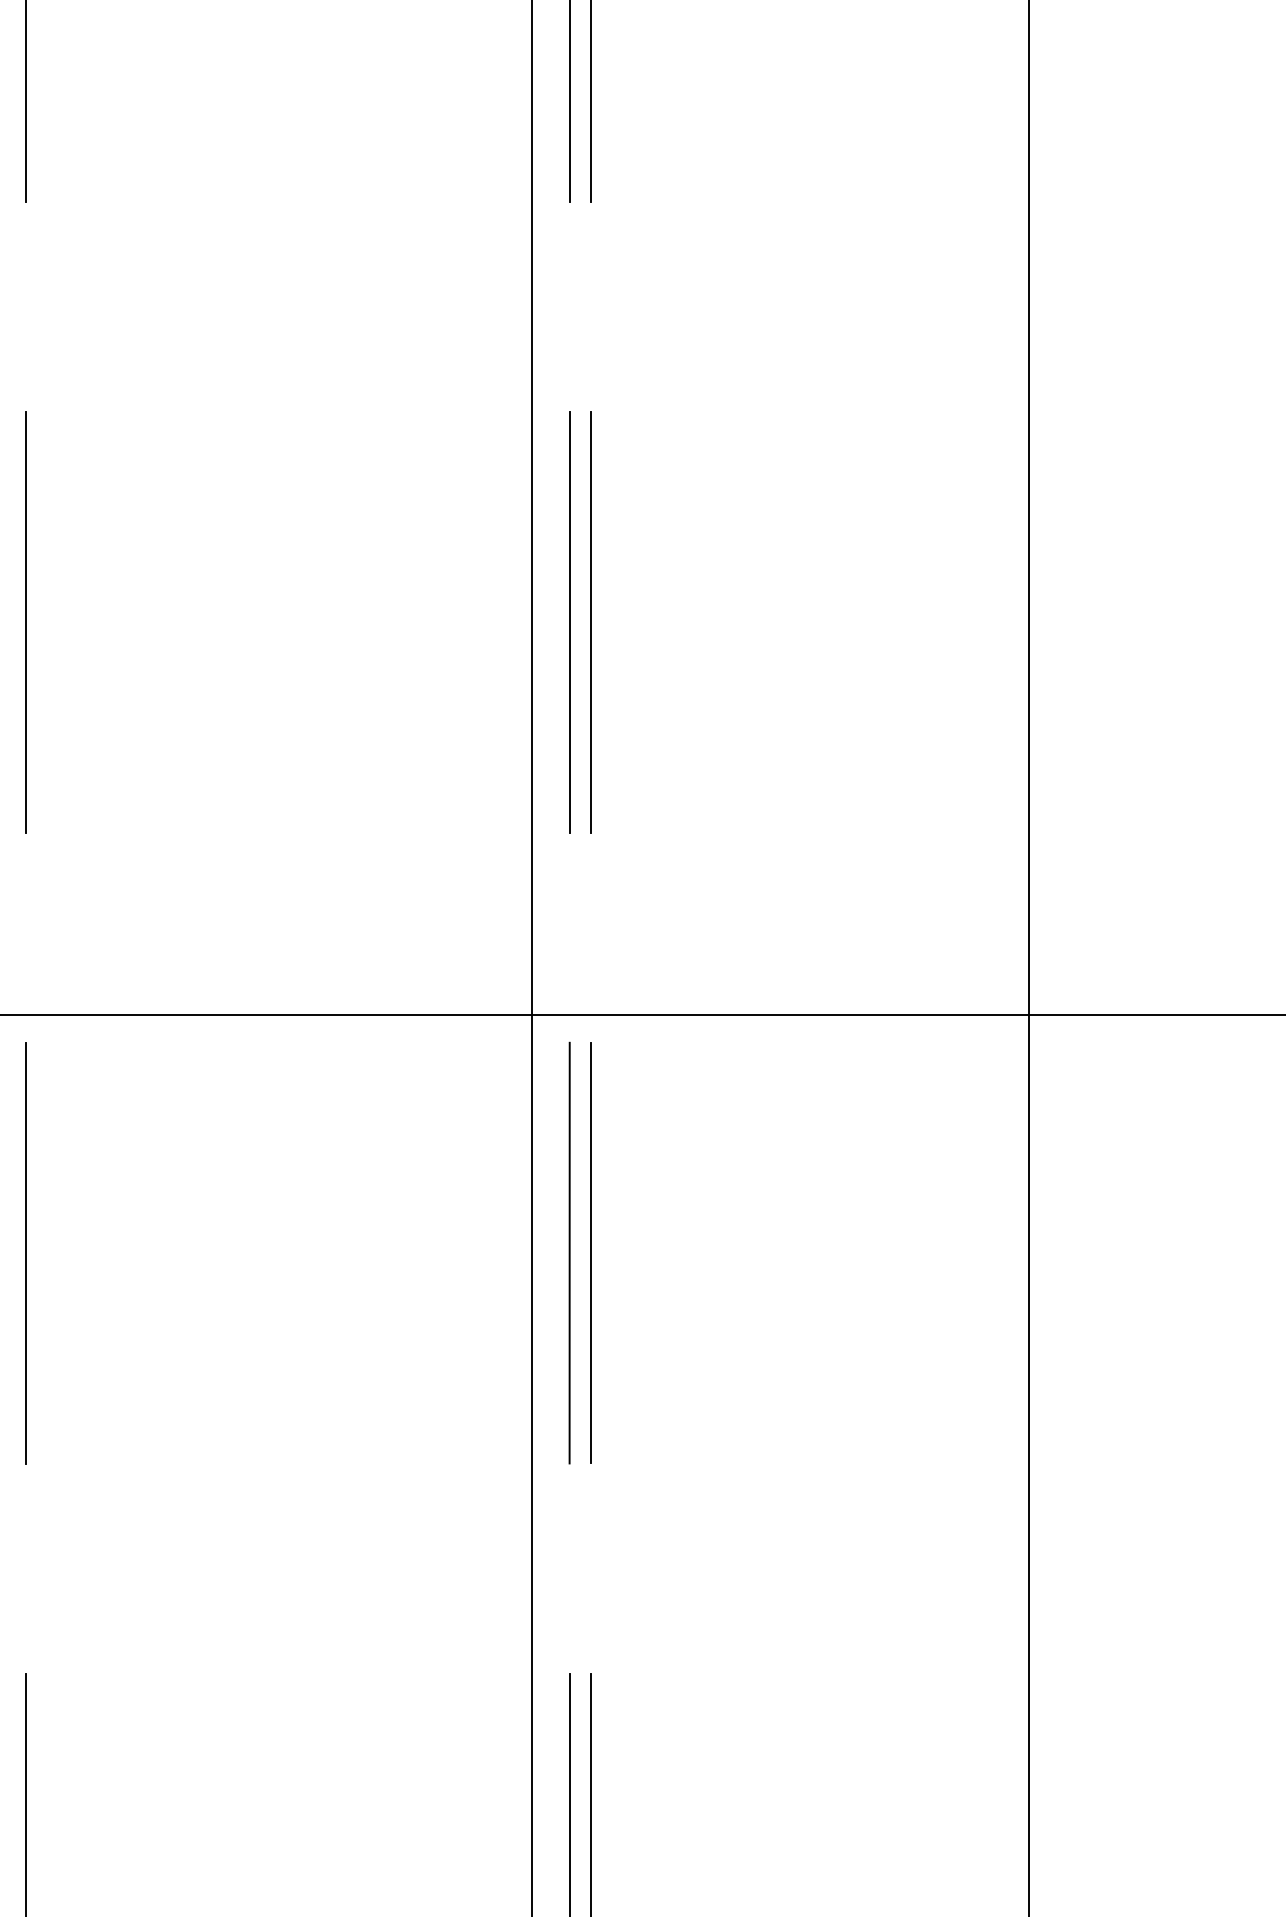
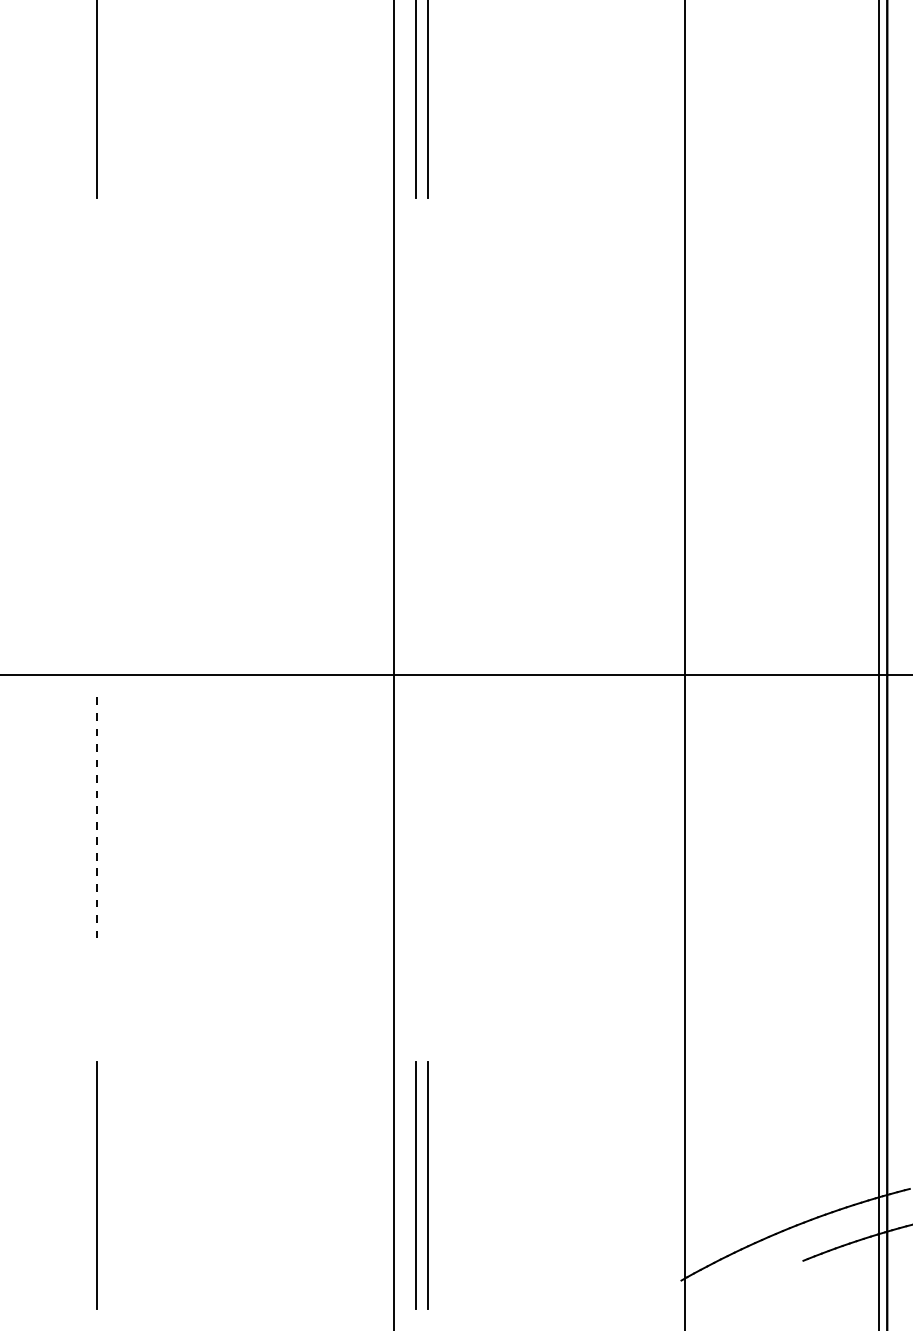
line: (25, 621) -> (96, 444), removed
line: (569, 621) -> (415, 444), removed
line: (591, 621) -> (428, 444), removed
line: (25, 1252) -> (96, 814), solid -> dashed
line: (569, 1252) -> (415, 814), removed
line: (591, 1252) -> (428, 814), removed

